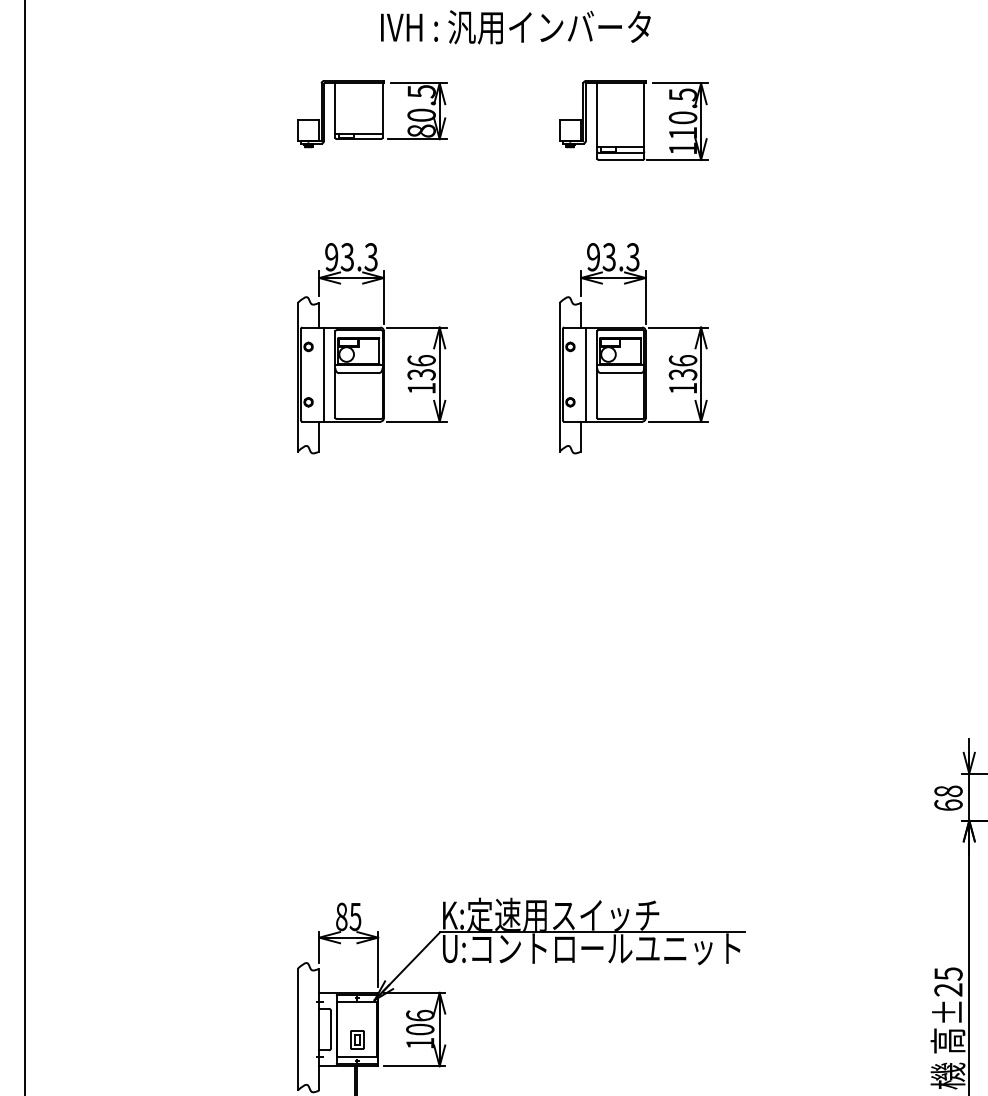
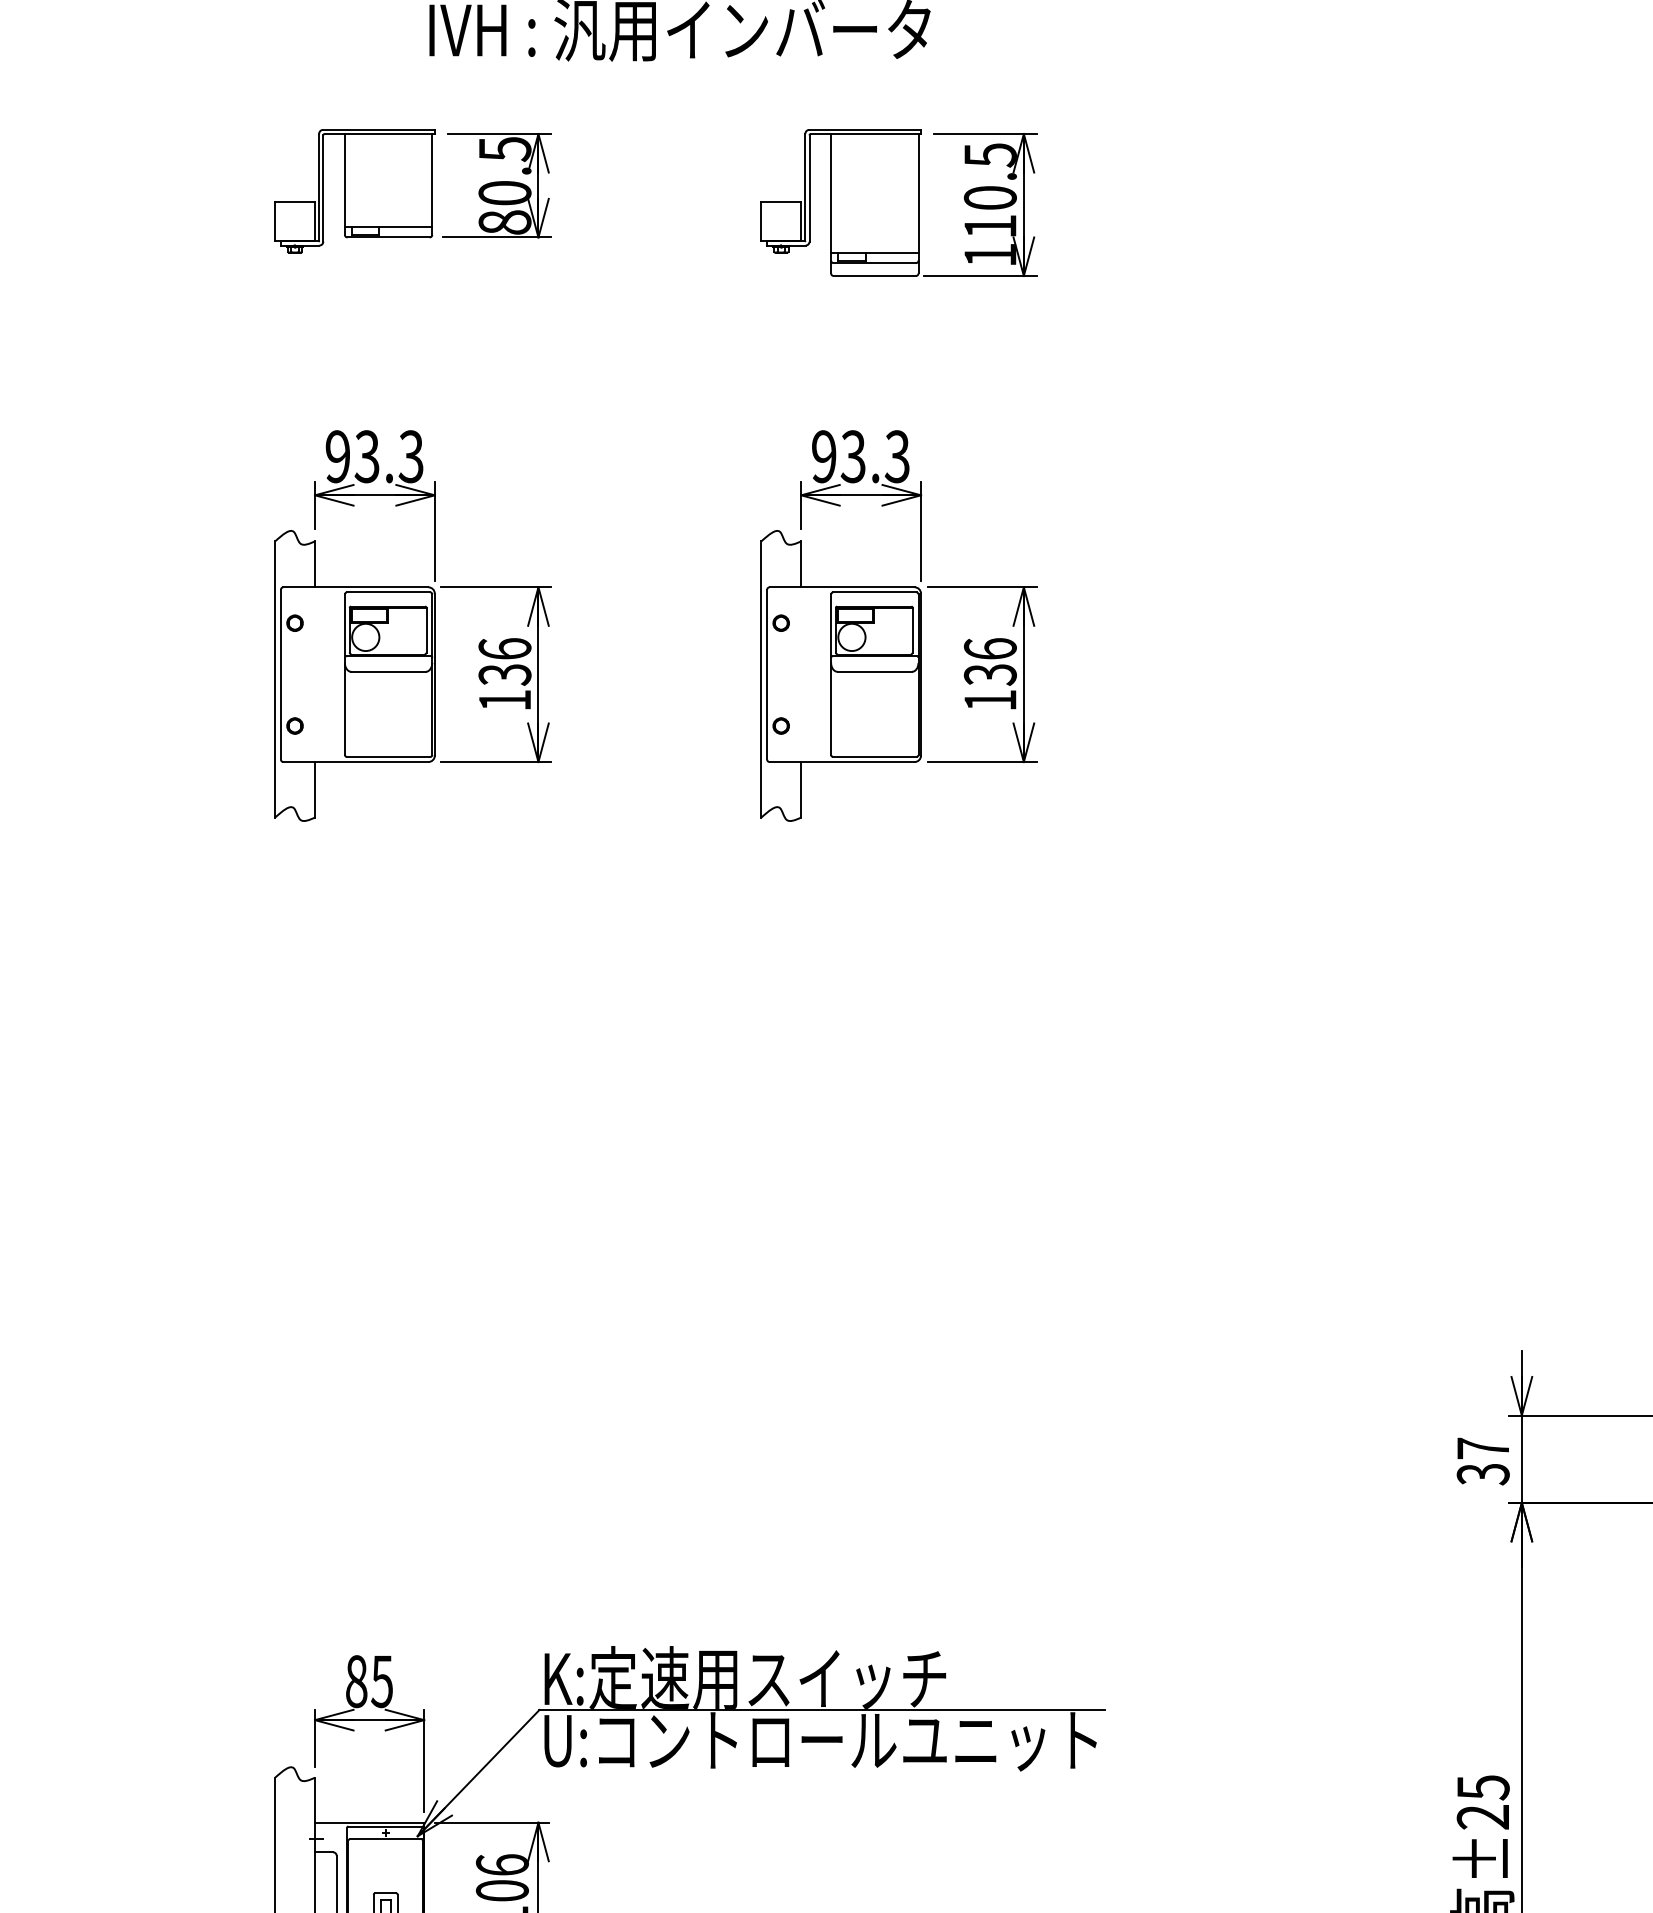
line: (323, 374) -> (322, 674), removed
line: (585, 374) -> (809, 674), removed
text: (948, 798) -> (1483, 1461), 68 -> 37

